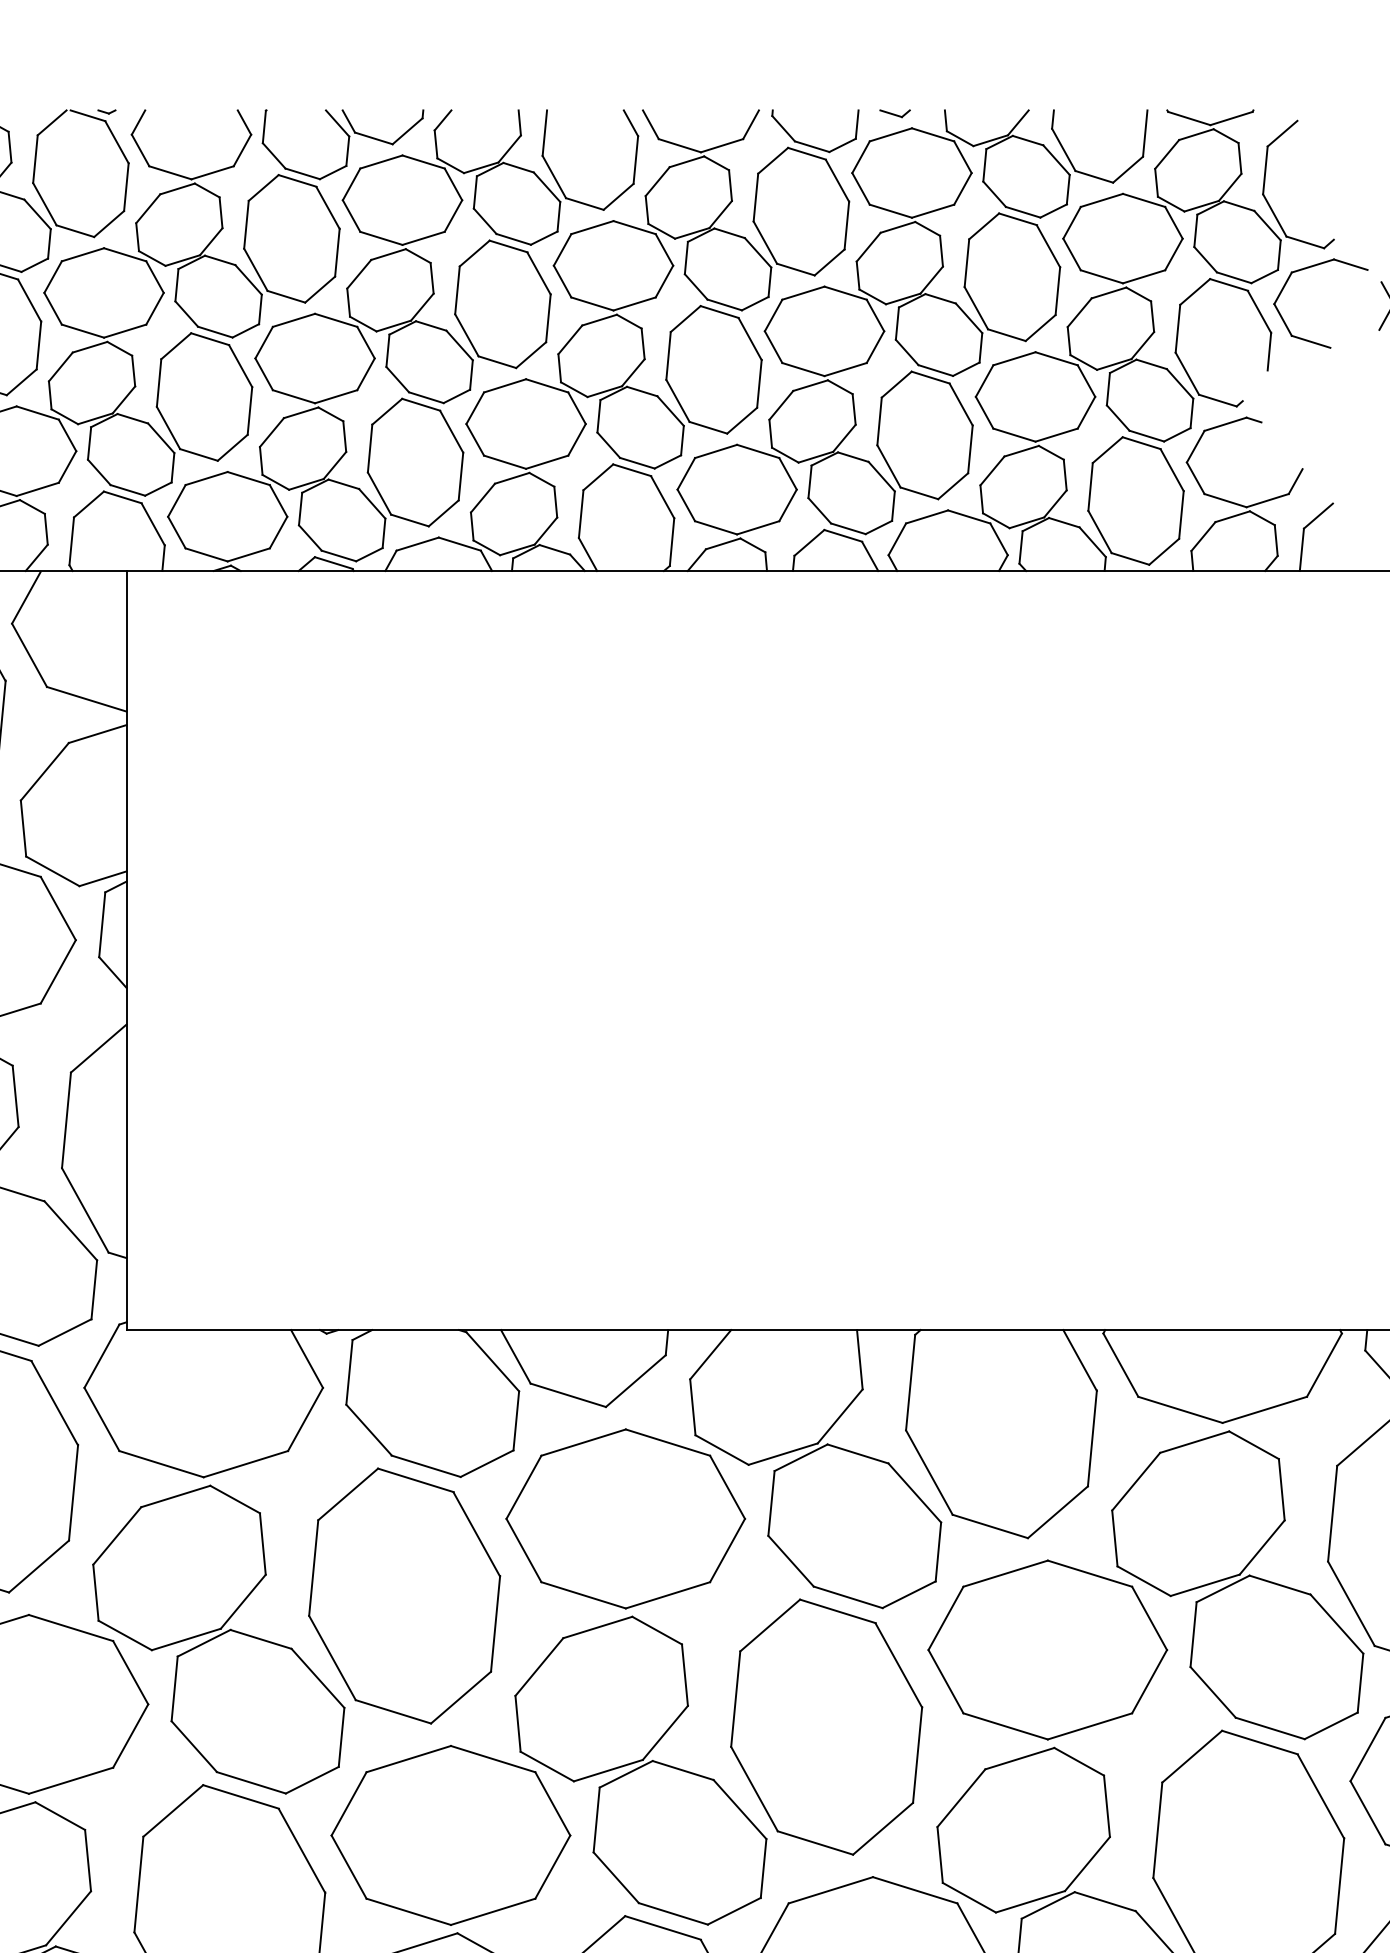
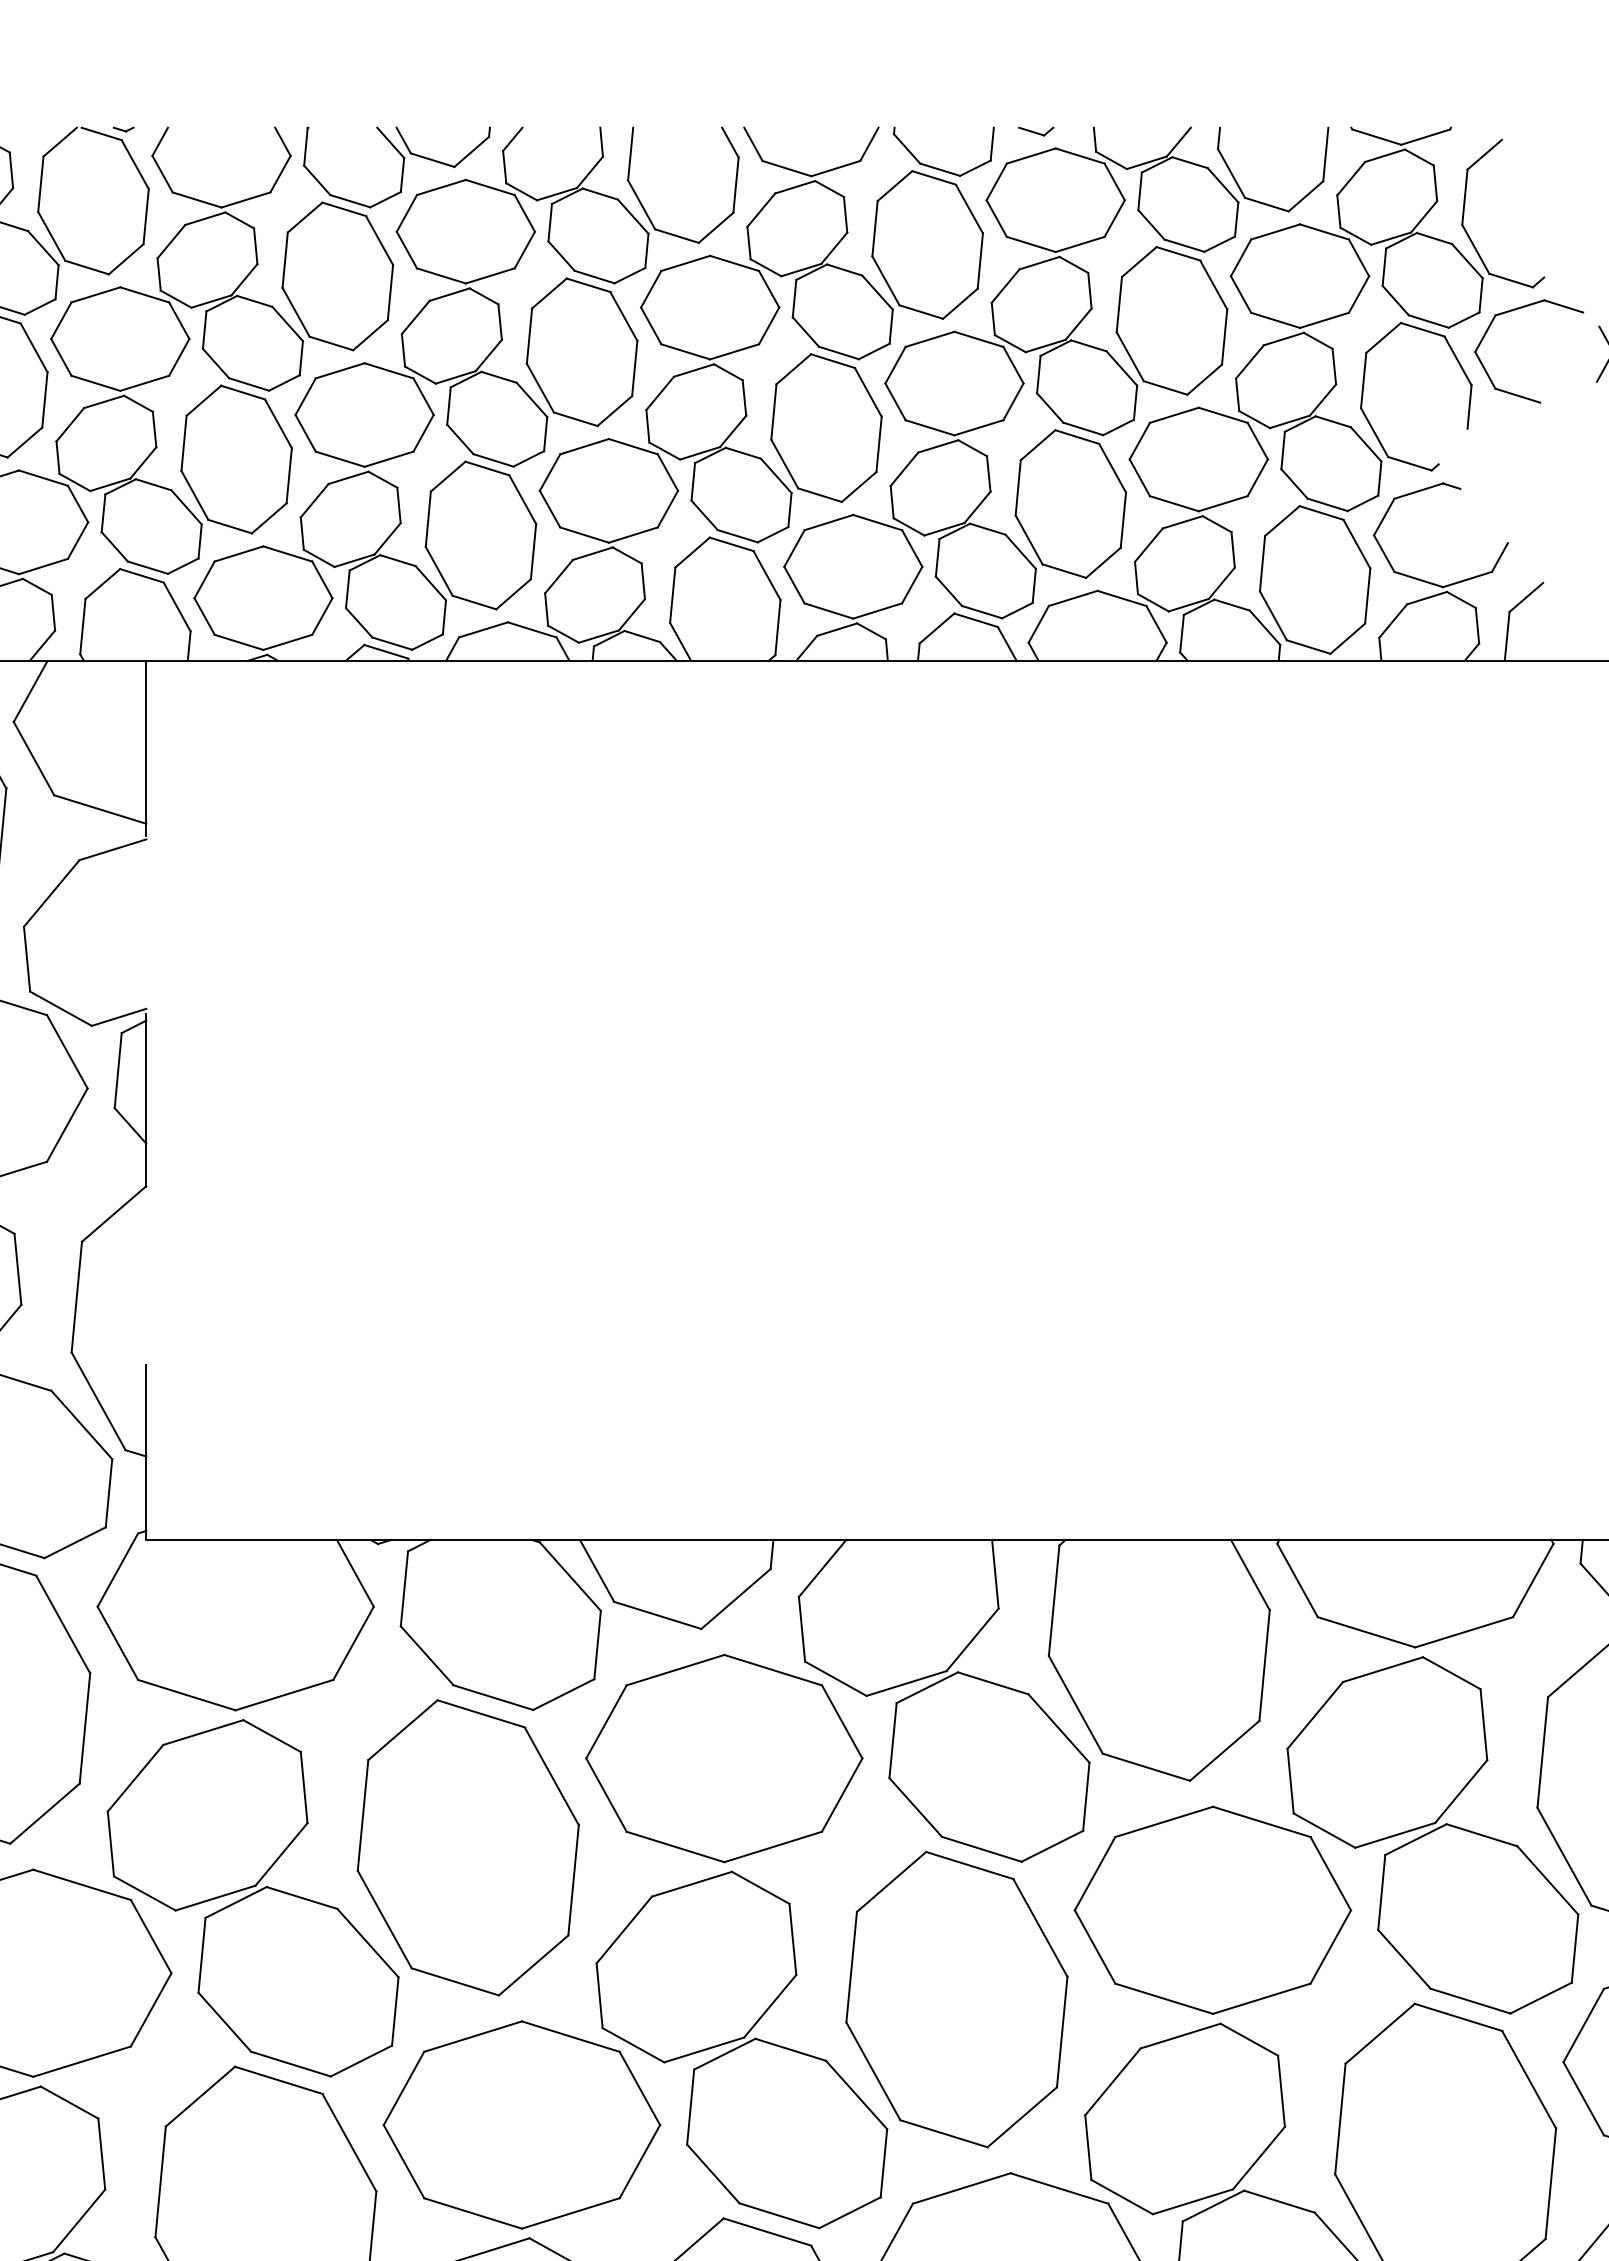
line: (126, 949) -> (146, 1099), solid -> dashed

